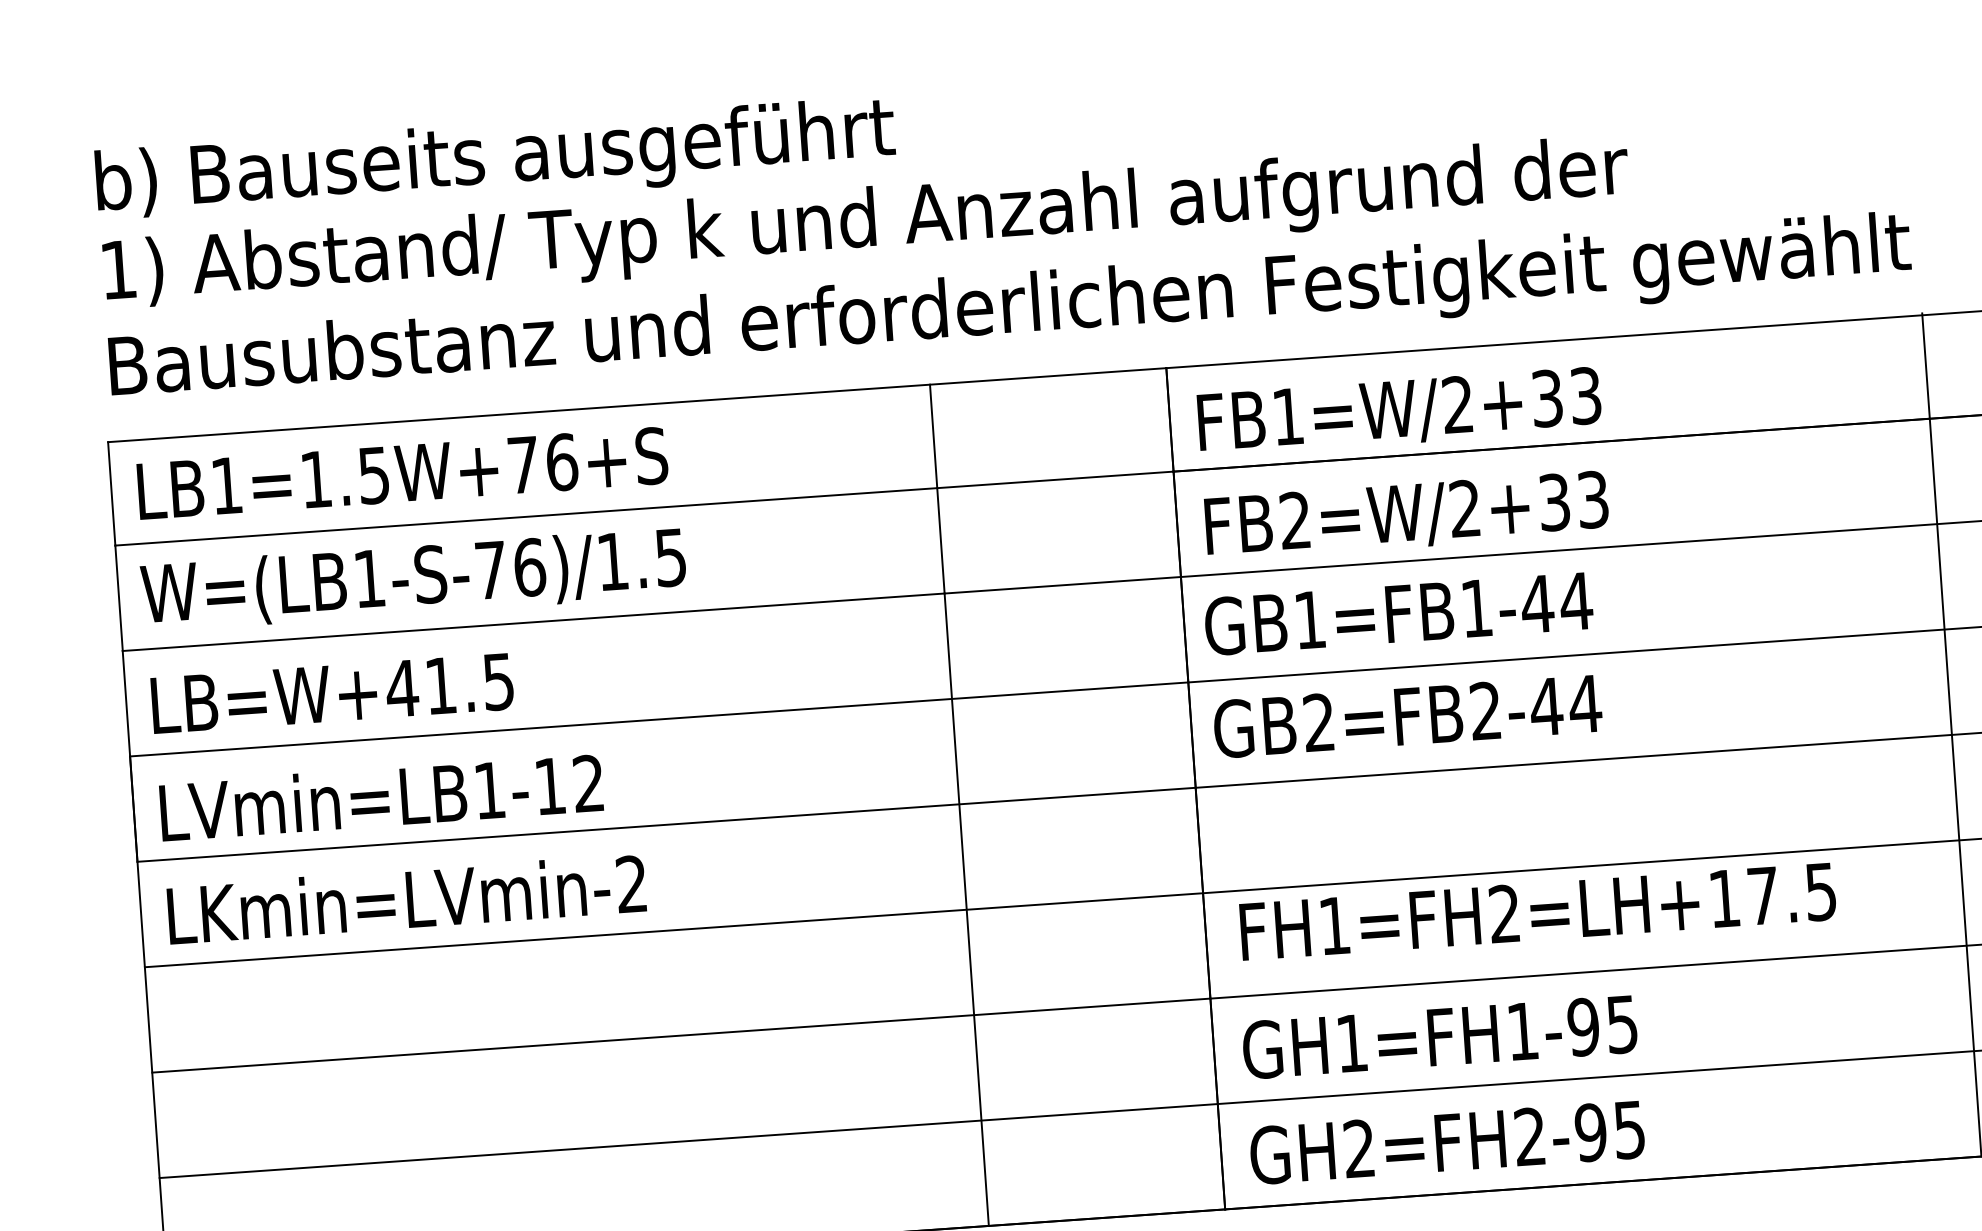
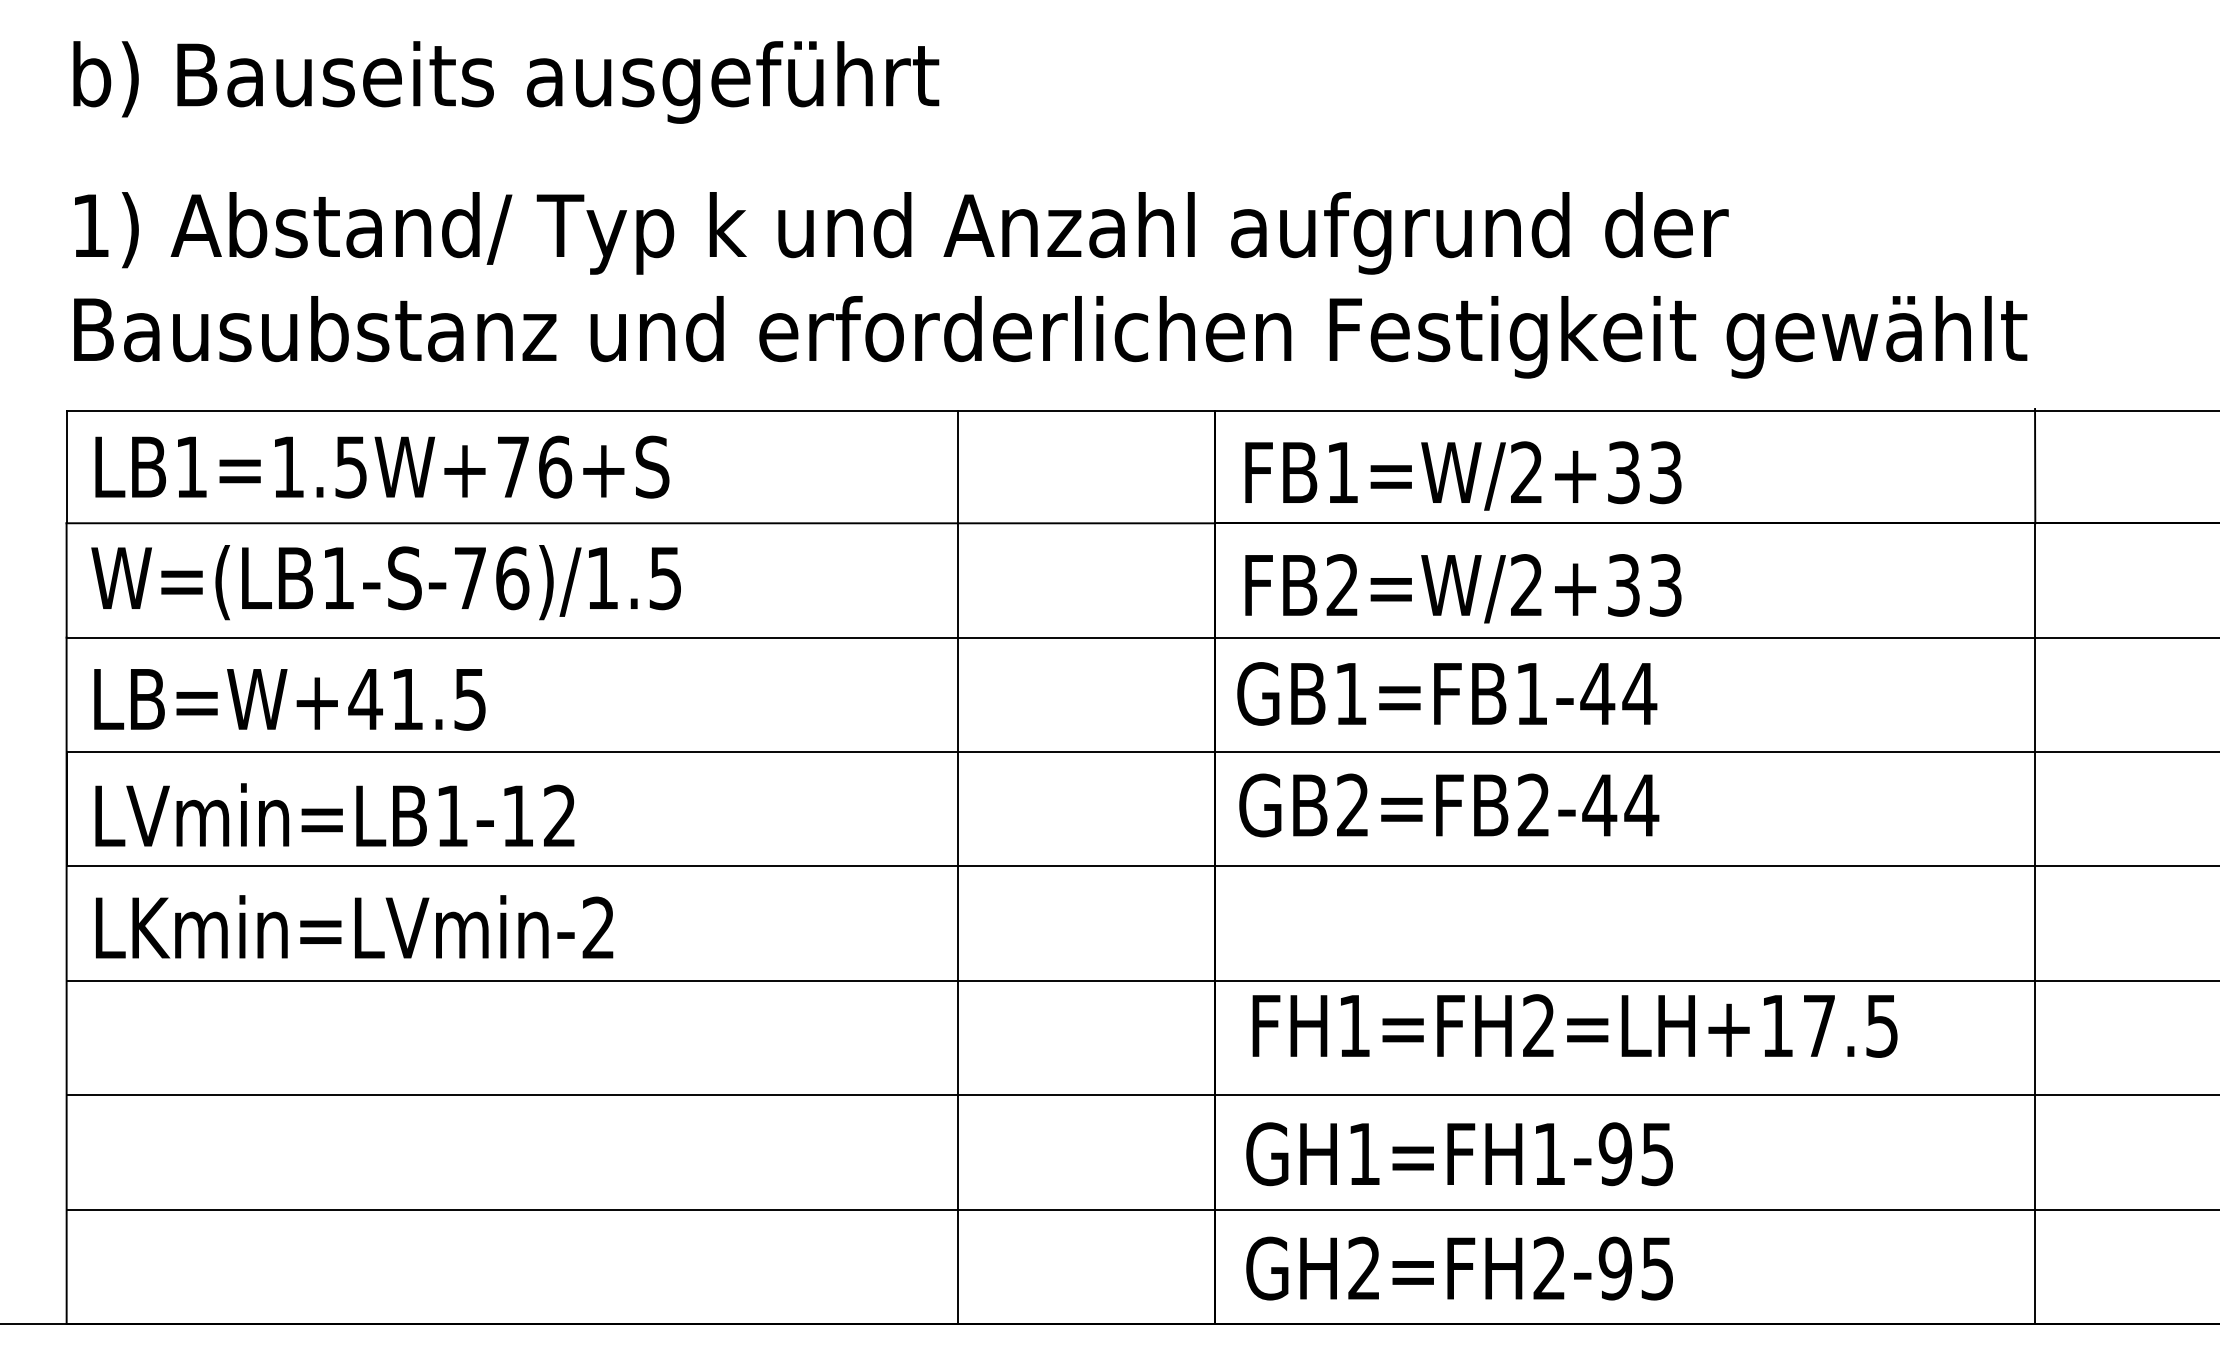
text: (495, 160) -> (506, 82), moved

